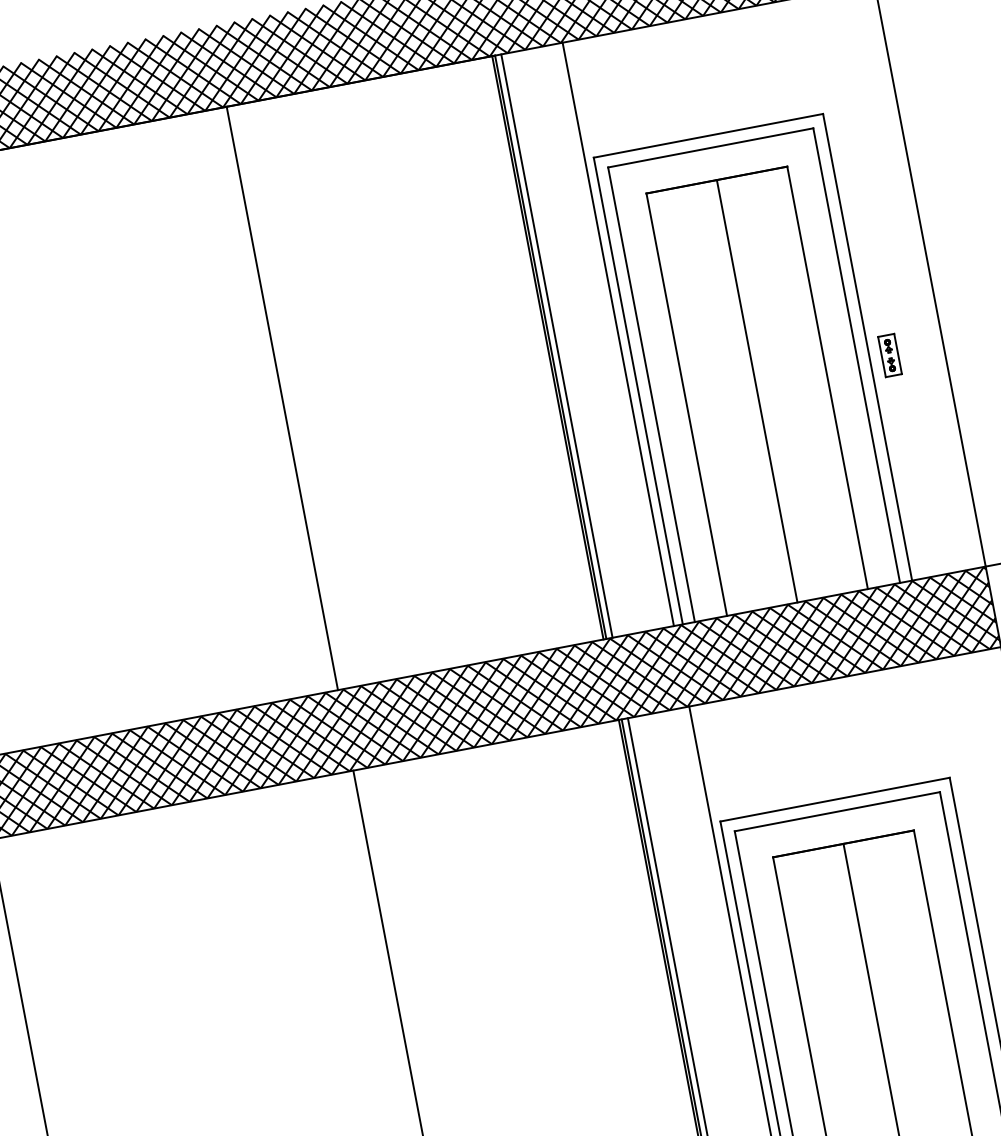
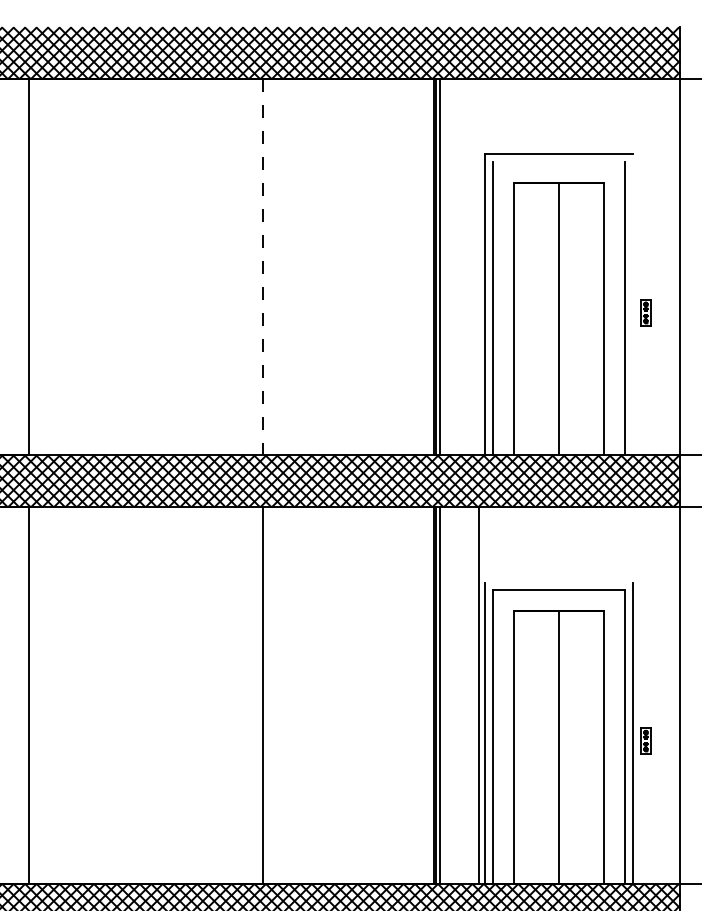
line: (710, 148) -> (558, 162), removed
line: (618, 334) -> (479, 267), removed
line: (866, 346) -> (632, 304), removed
line: (282, 398) -> (262, 267), solid -> dashed
line: (834, 799) -> (558, 582), removed

